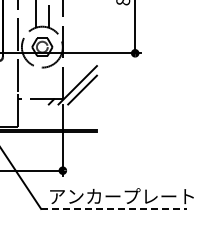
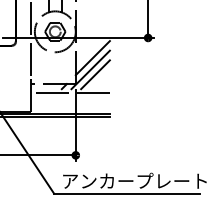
line: (79, 73) -> (92, 58), added
line: (56, 108) -> (69, 93), added
line: (114, 208) -> (127, 193), dashed -> solid

